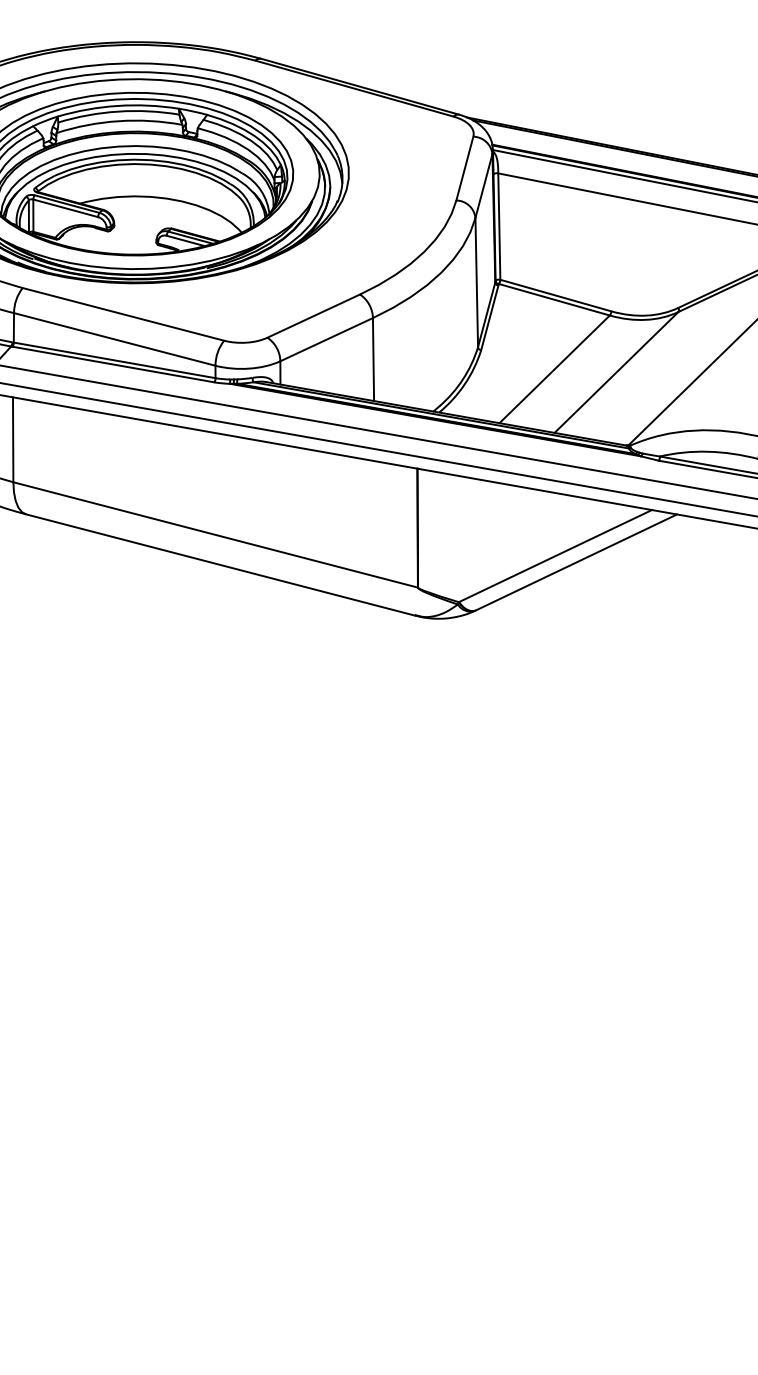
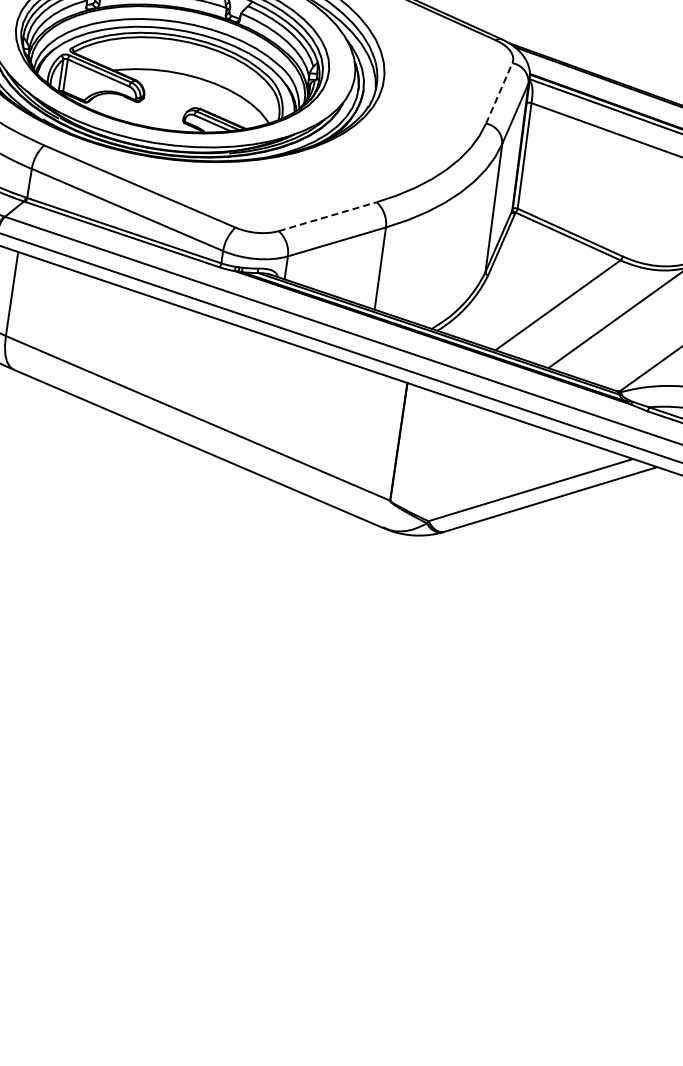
line: (464, 168) -> (498, 93), solid -> dashed
line: (314, 315) -> (328, 216), solid -> dashed

